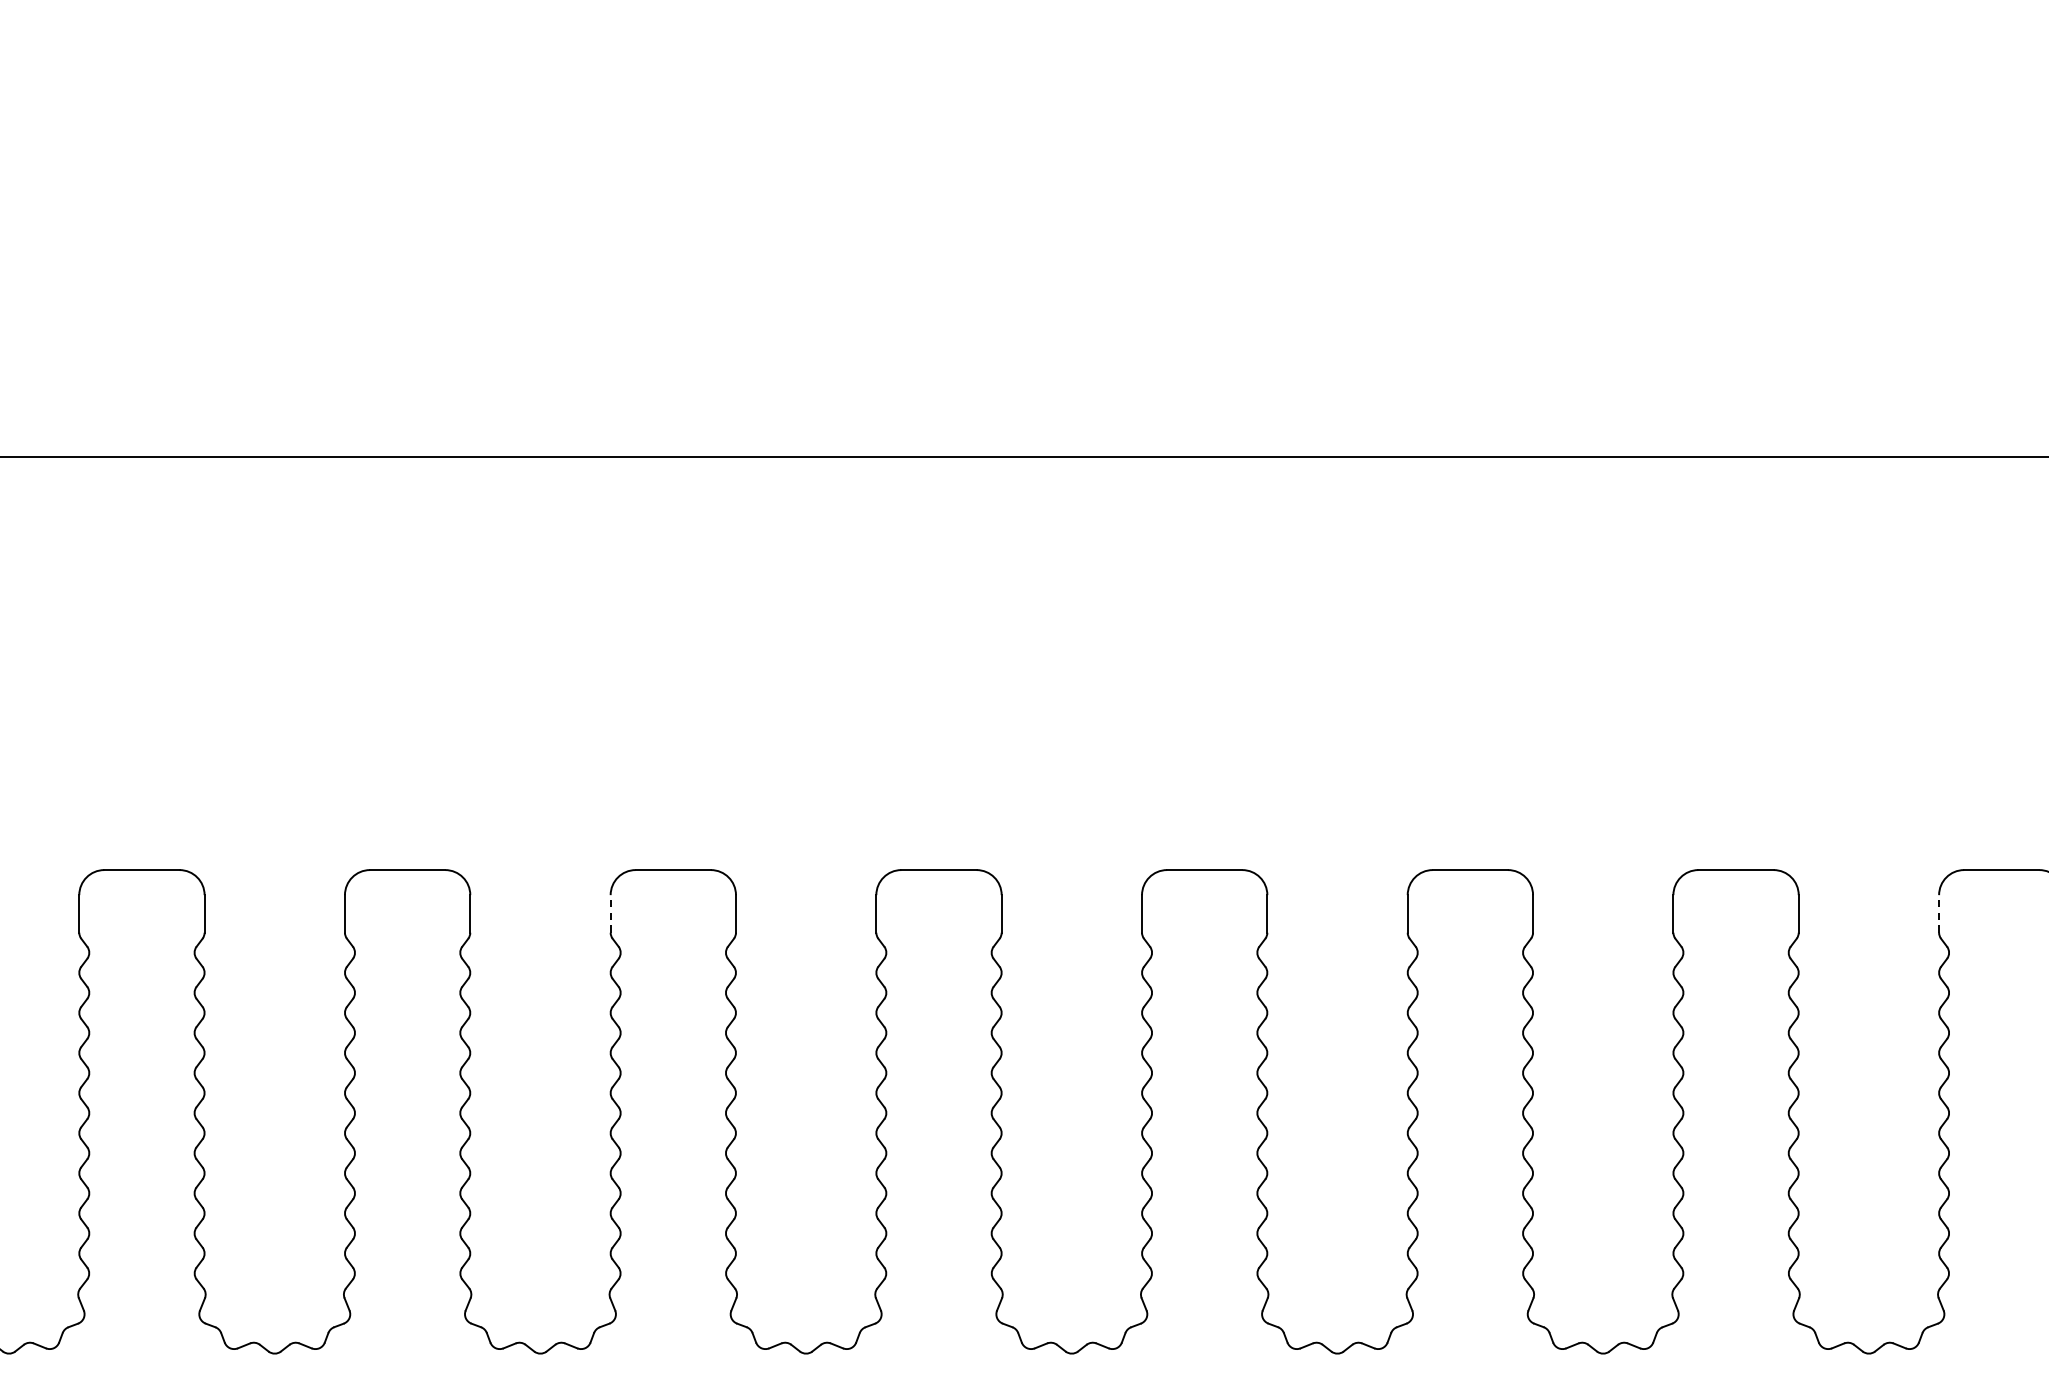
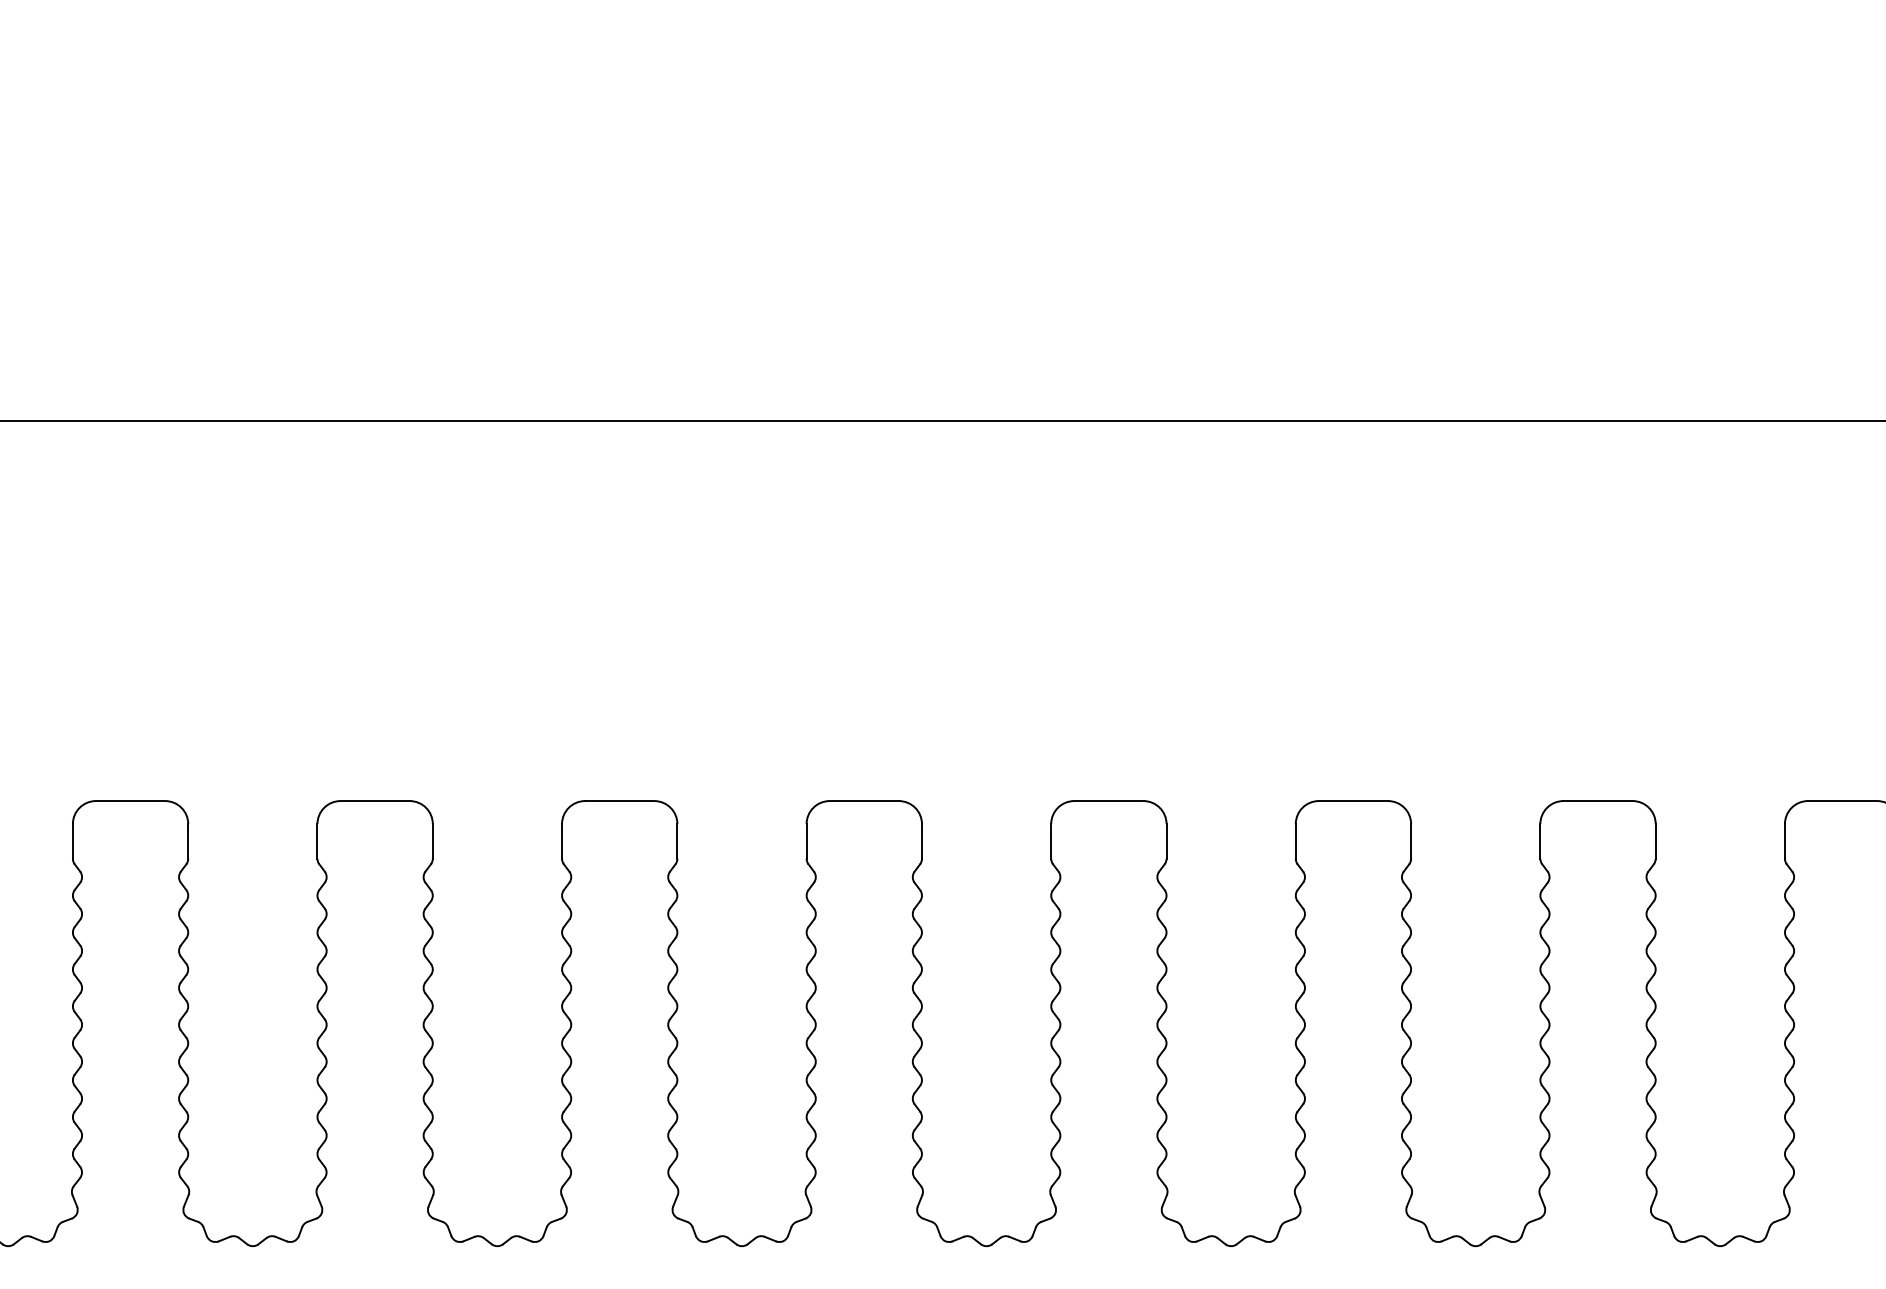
line: (611, 912) -> (562, 840), dashed -> solid
line: (1938, 912) -> (1784, 840), dashed -> solid

